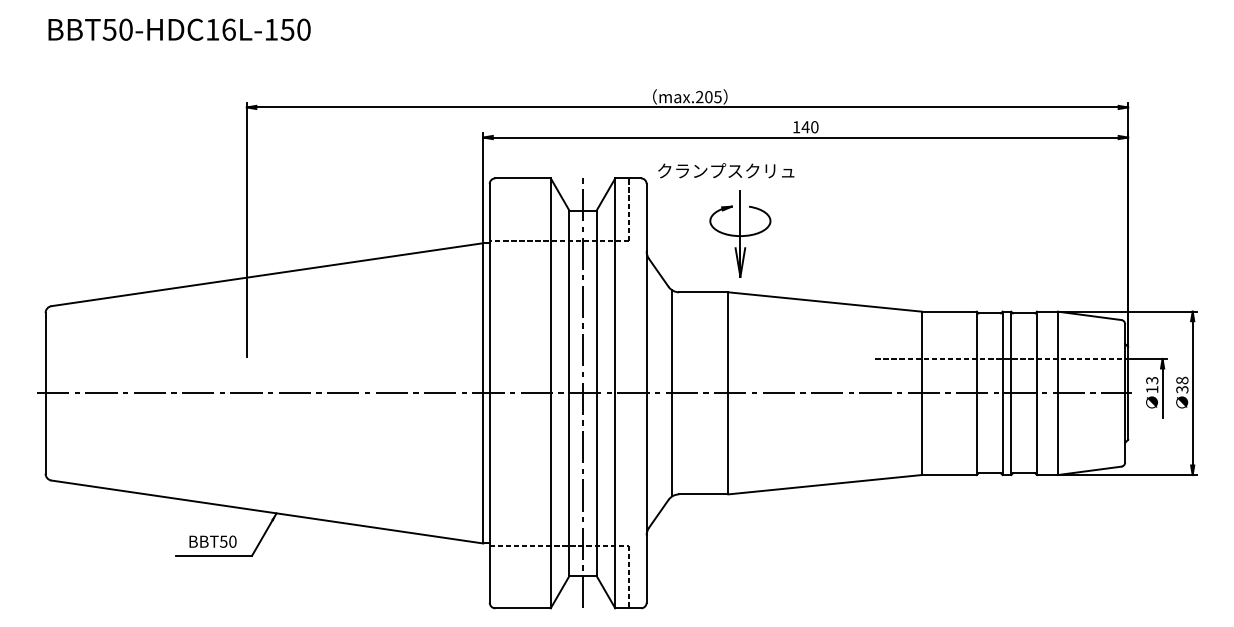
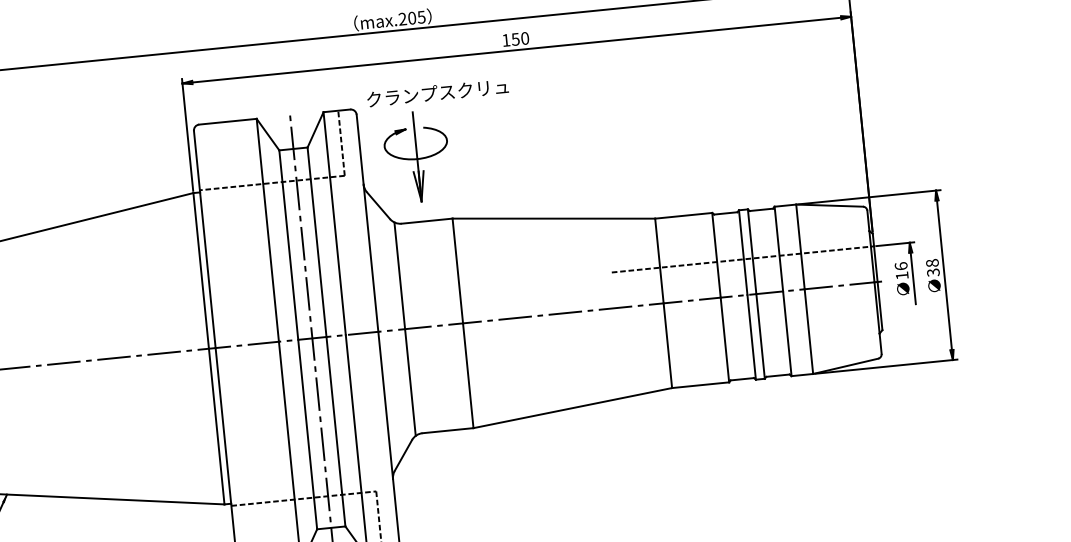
text: (805, 127) -> (515, 39), 140 -> 150
part: (740, 233) -> (417, 156), moved
text: (1152, 380) -> (901, 266), 13 -> 16

